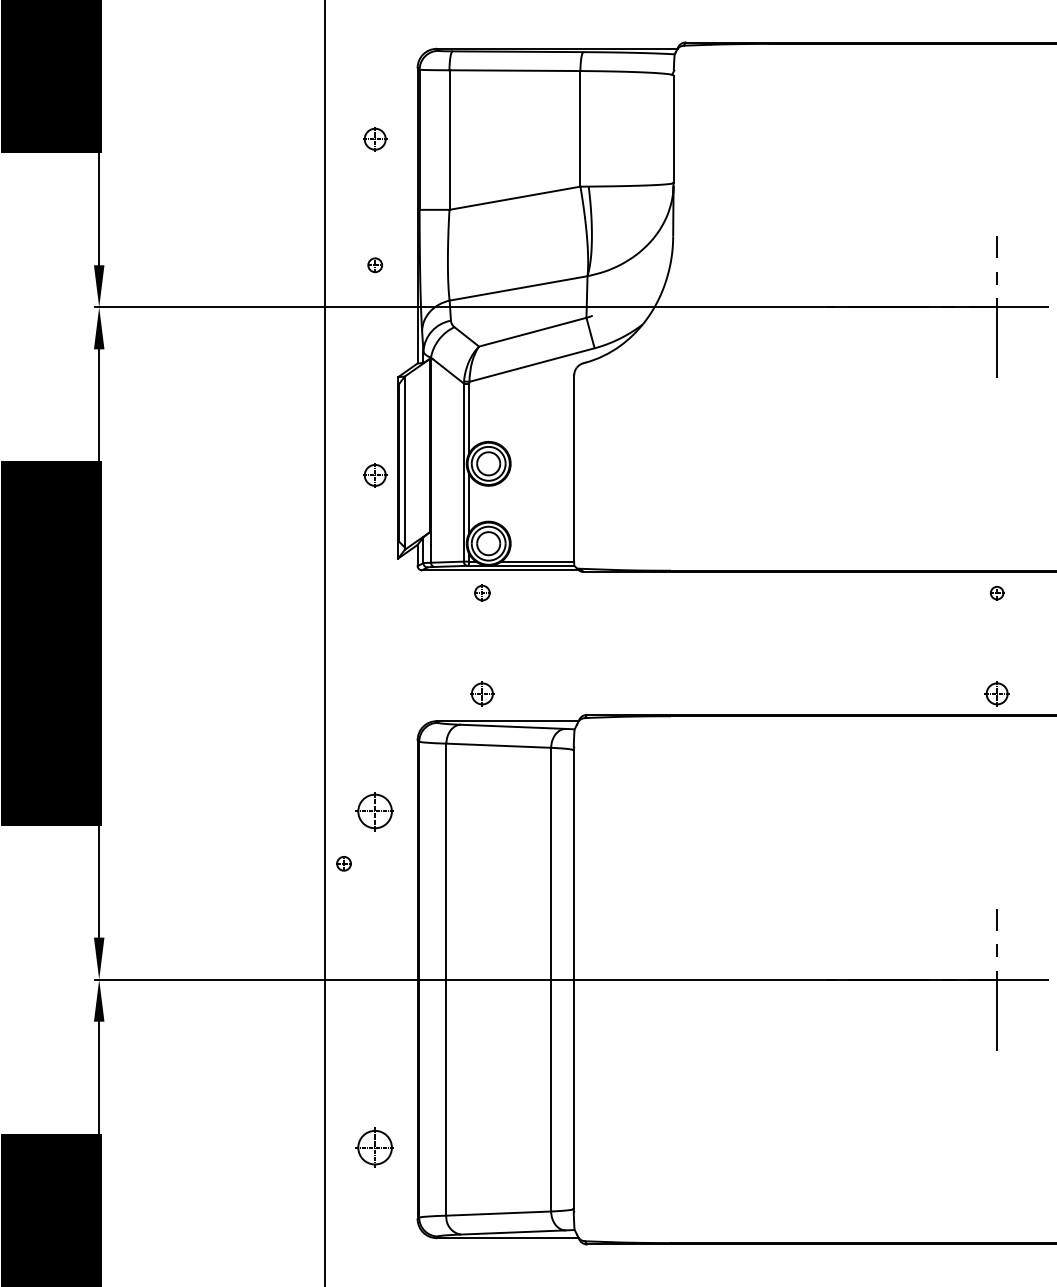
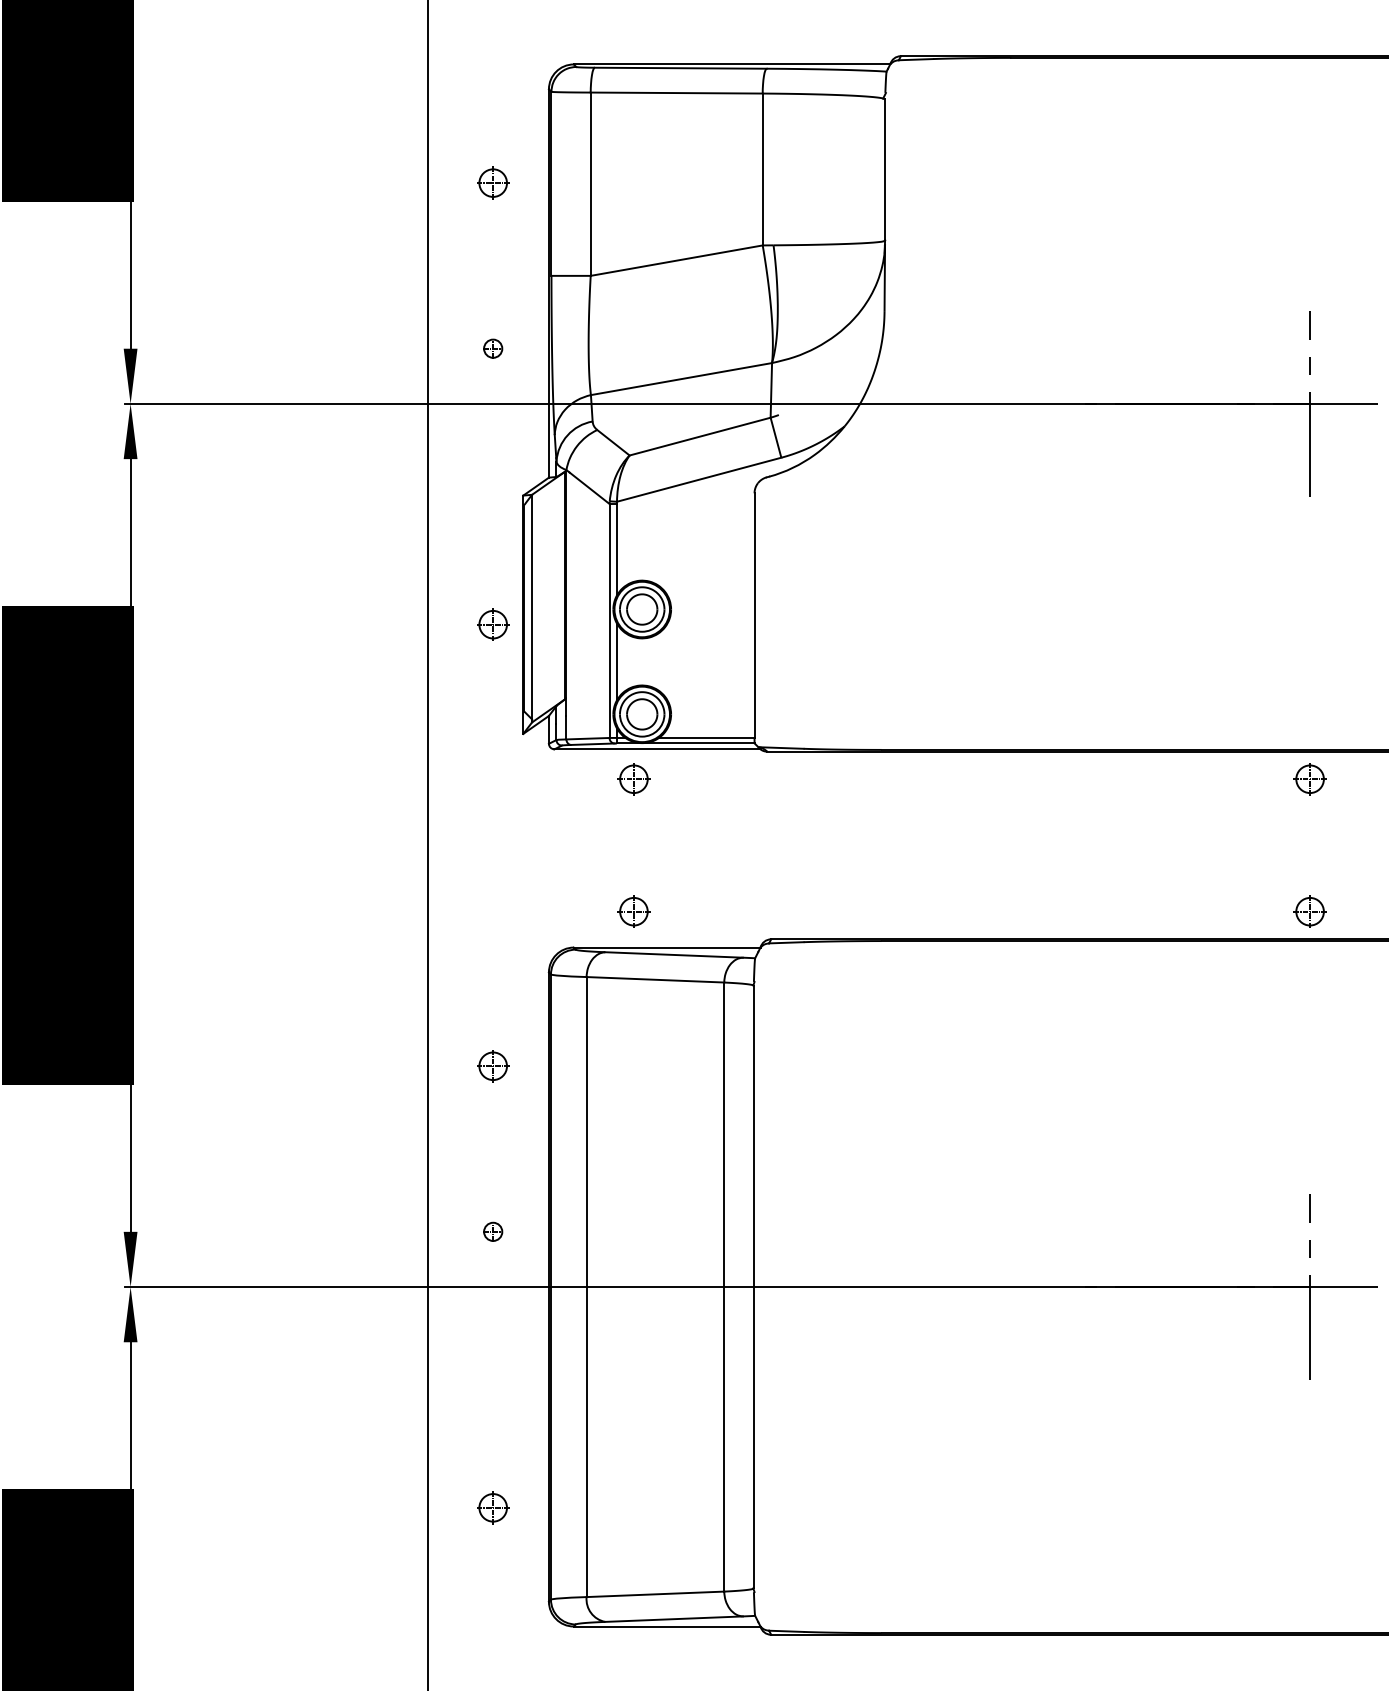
part: (482, 593) -> (633, 779), size x1.43
part: (996, 593) -> (1309, 779), size x1.67
part: (375, 811) -> (493, 1066), size x0.62
part: (344, 863) -> (493, 1231), moved
part: (375, 1147) -> (493, 1507), size x0.62

